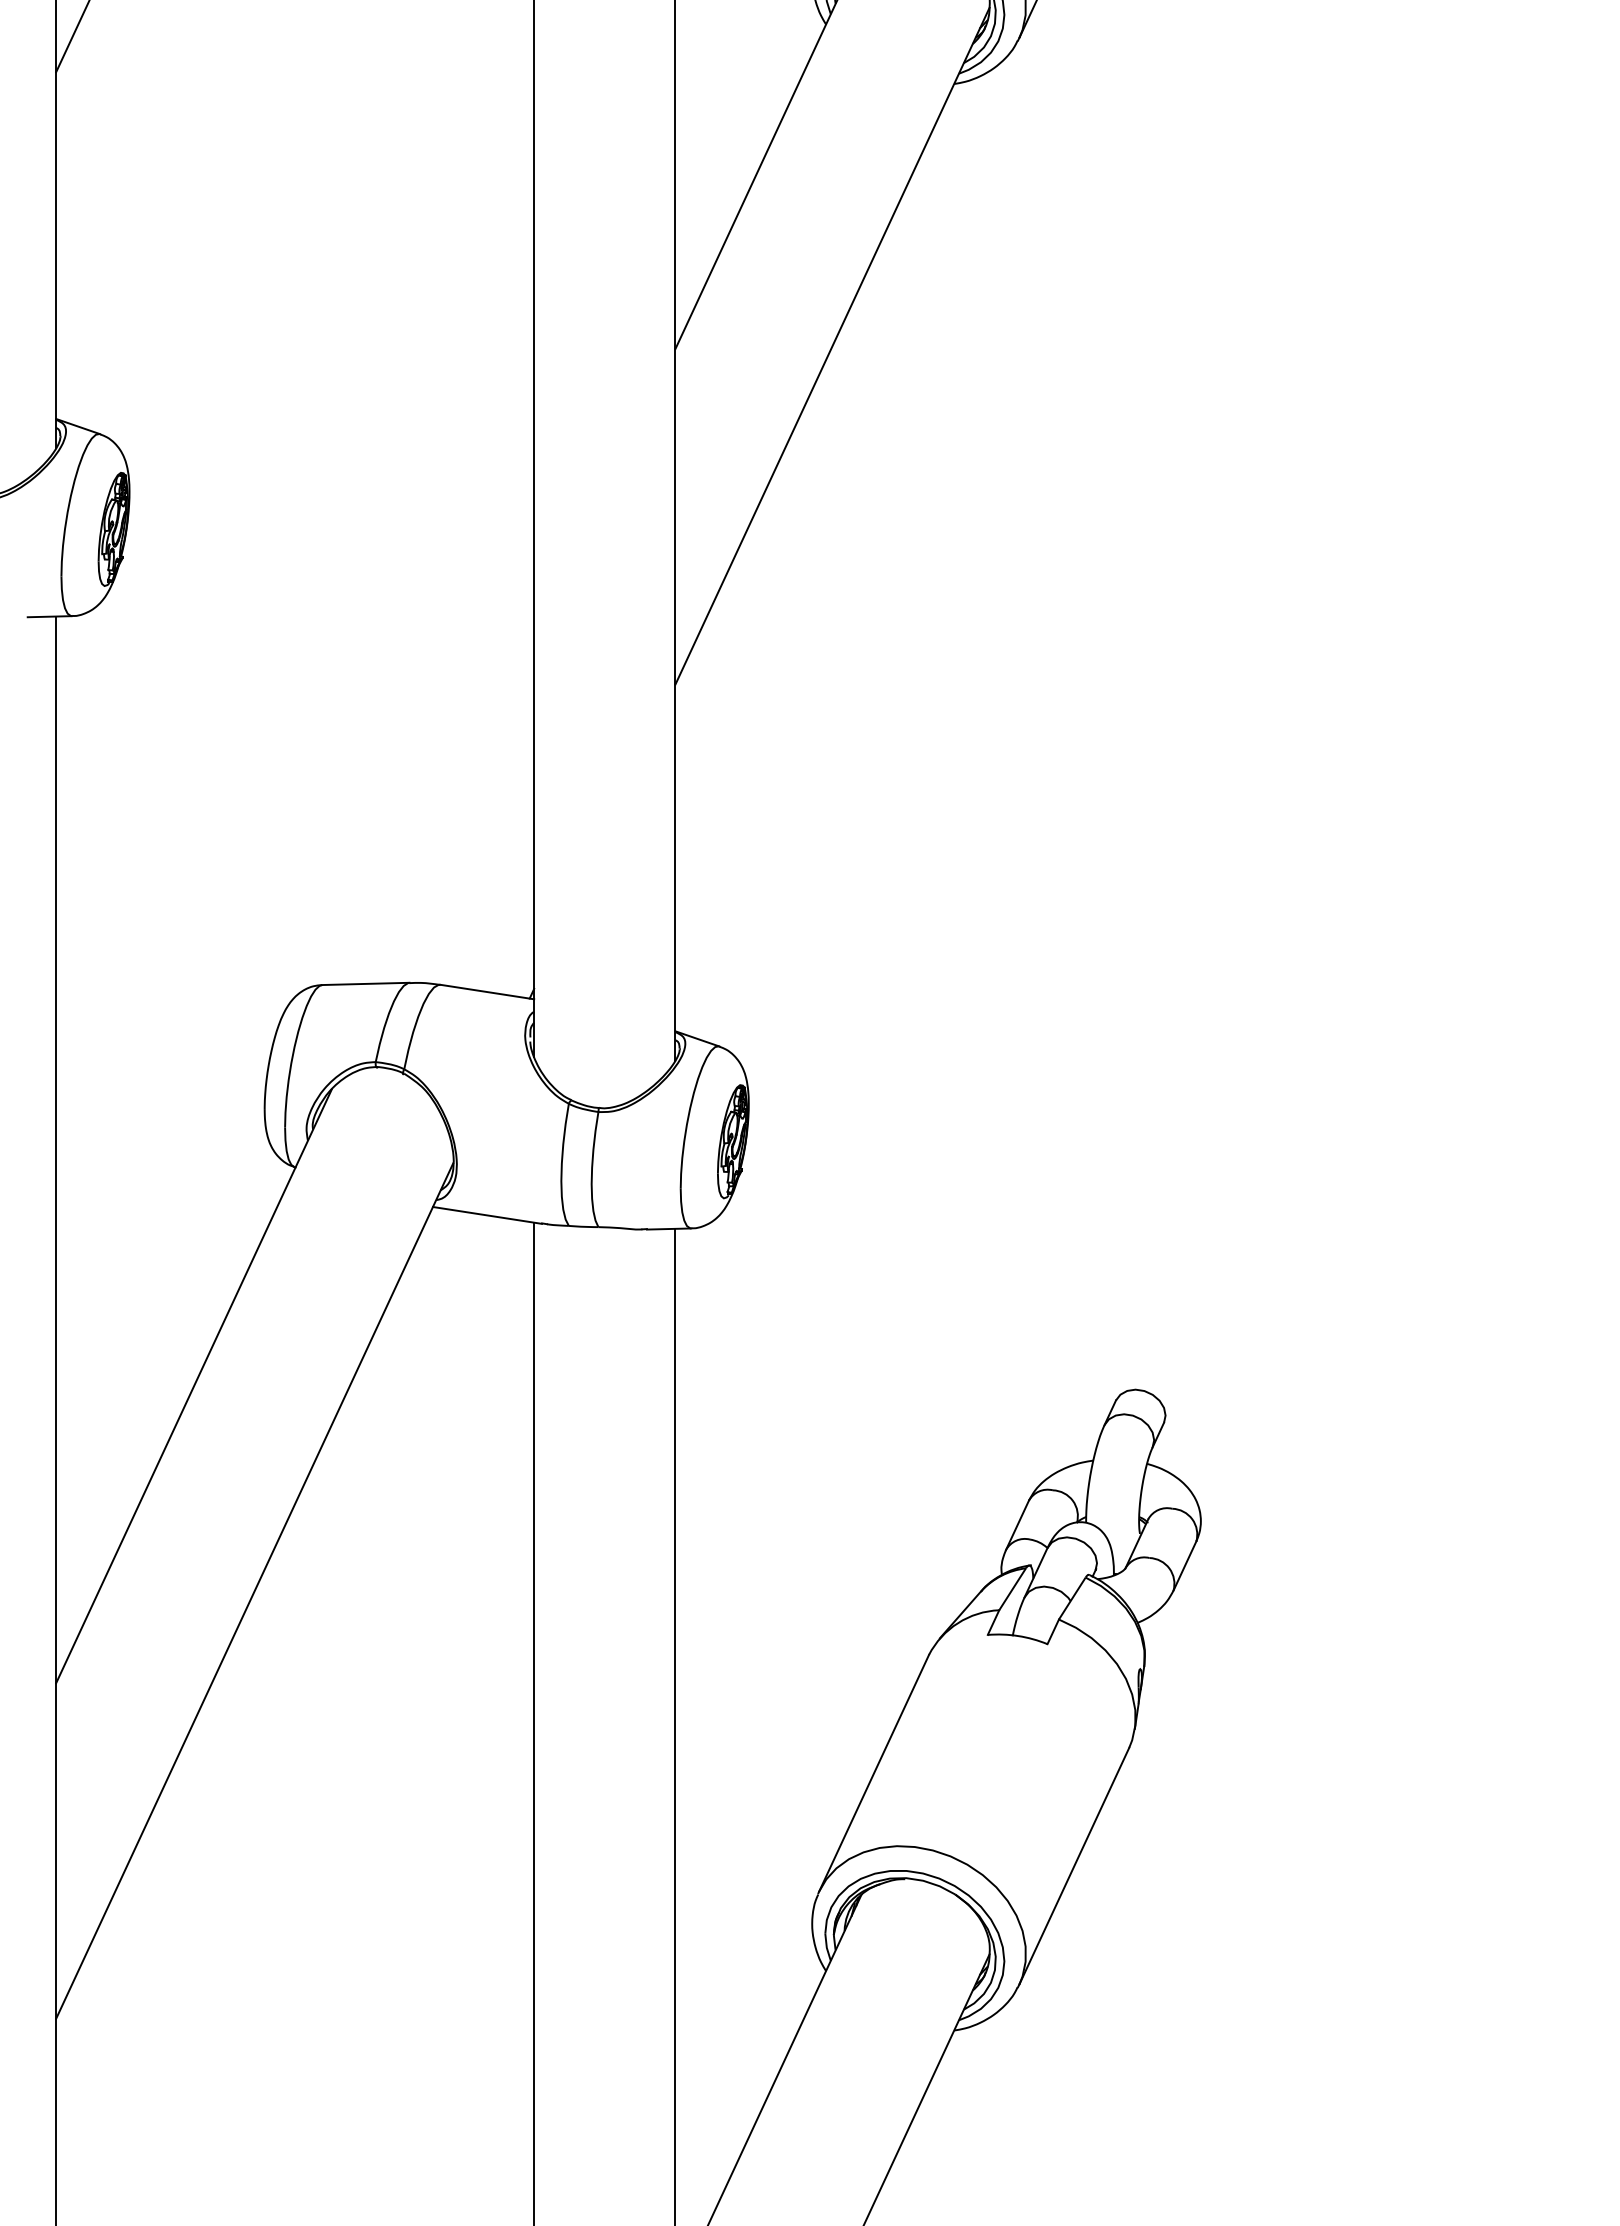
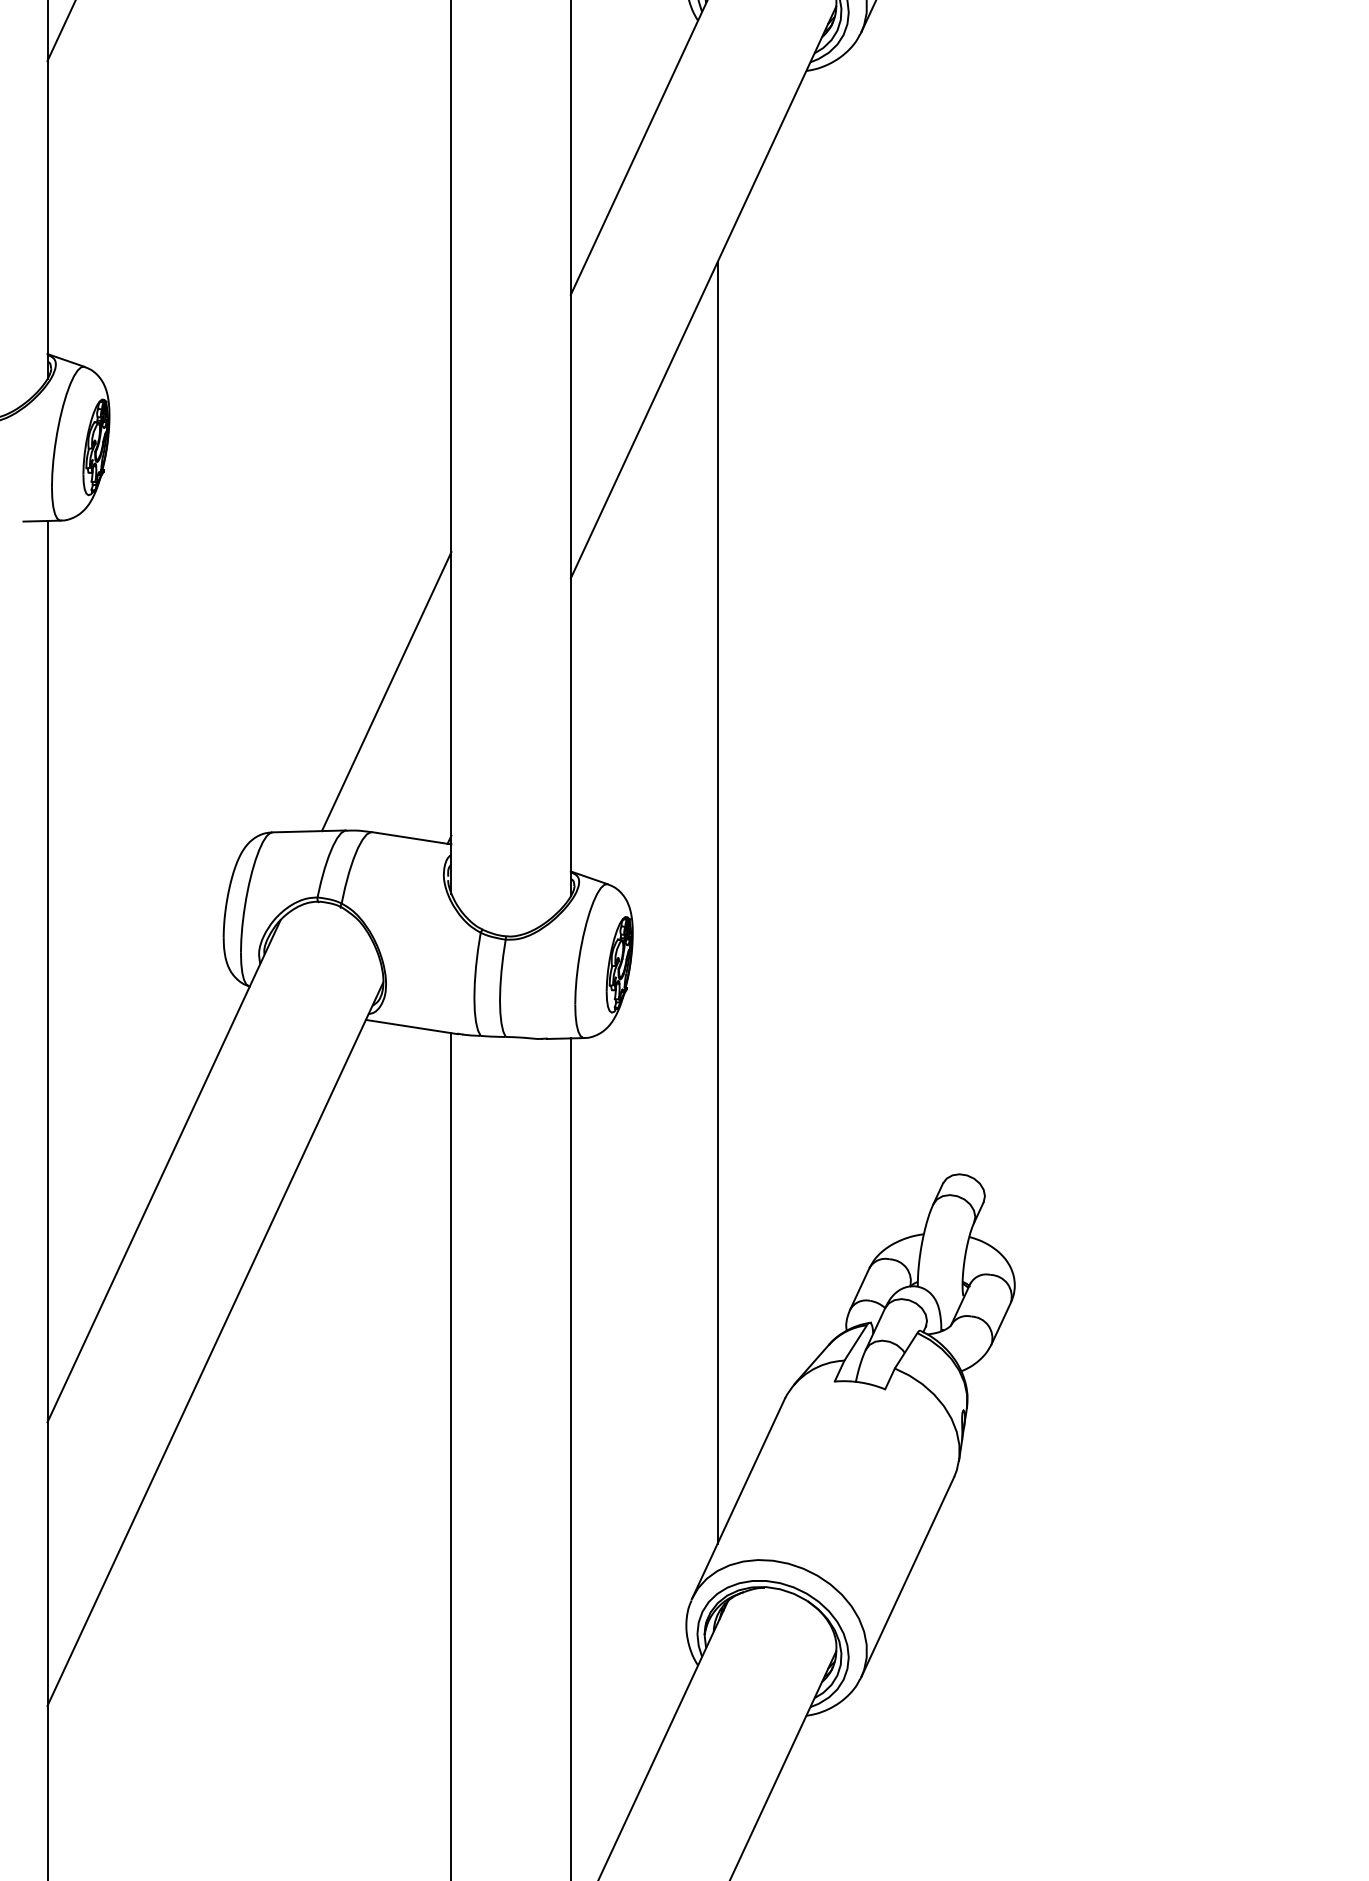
line: (457, 818) -> (386, 691), added
line: (849, 1068) -> (717, 902), added

